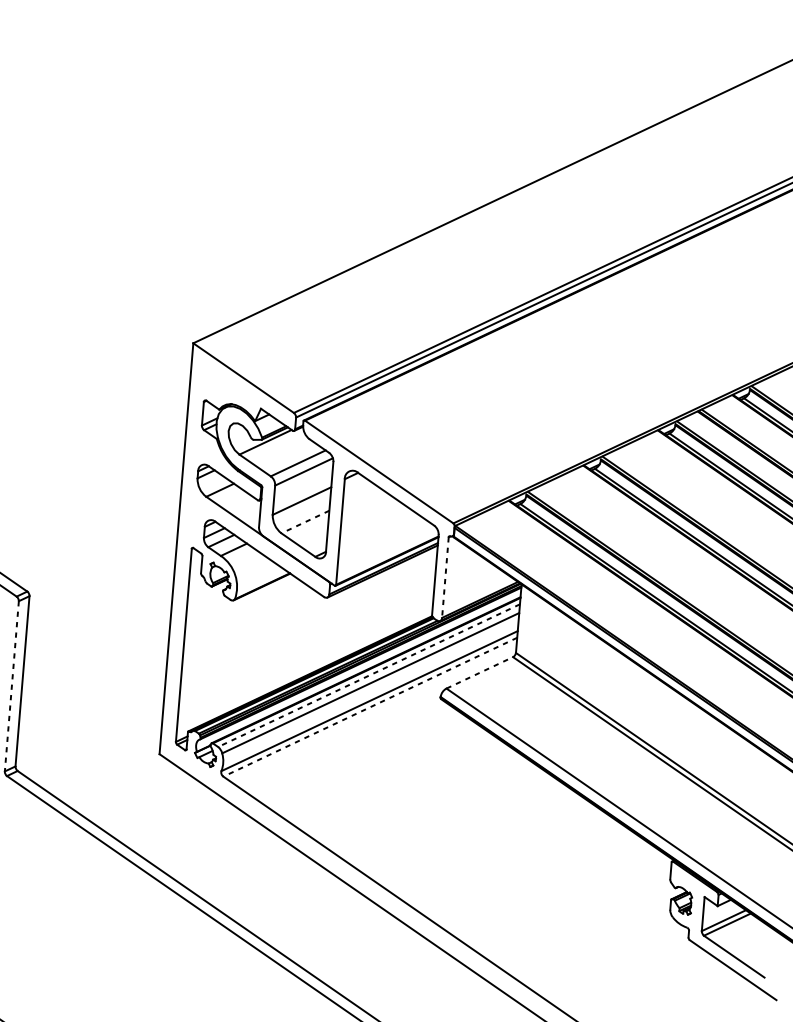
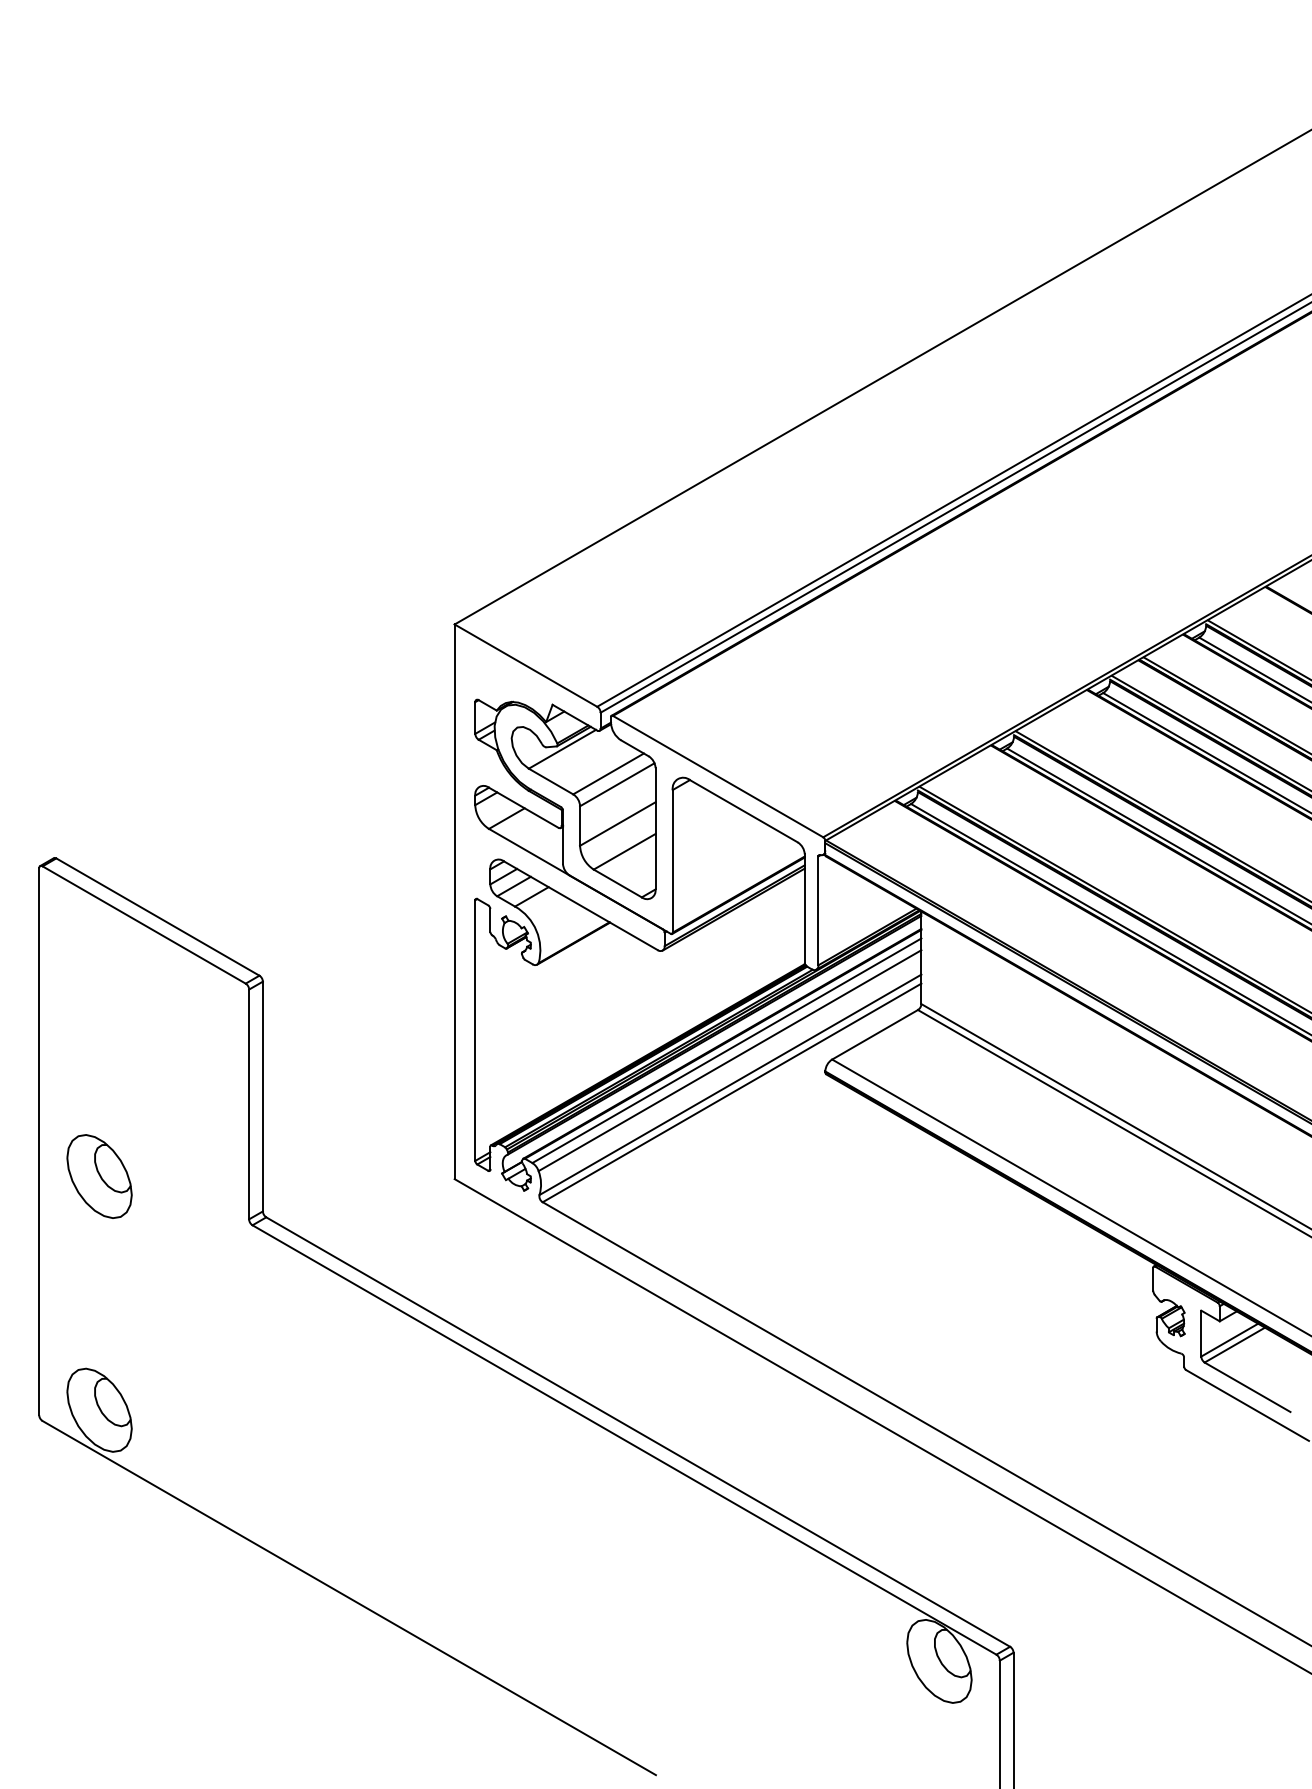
line: (305, 521) -> (624, 851), dashed -> solid
line: (445, 578) -> (818, 911), dashed -> solid
line: (480, 672) -> (875, 1034), dashed -> solid
line: (368, 675) -> (726, 1050), dashed -> solid
line: (12, 686) -> (249, 1104), dashed -> solid
line: (370, 706) -> (732, 1092), dashed -> solid

